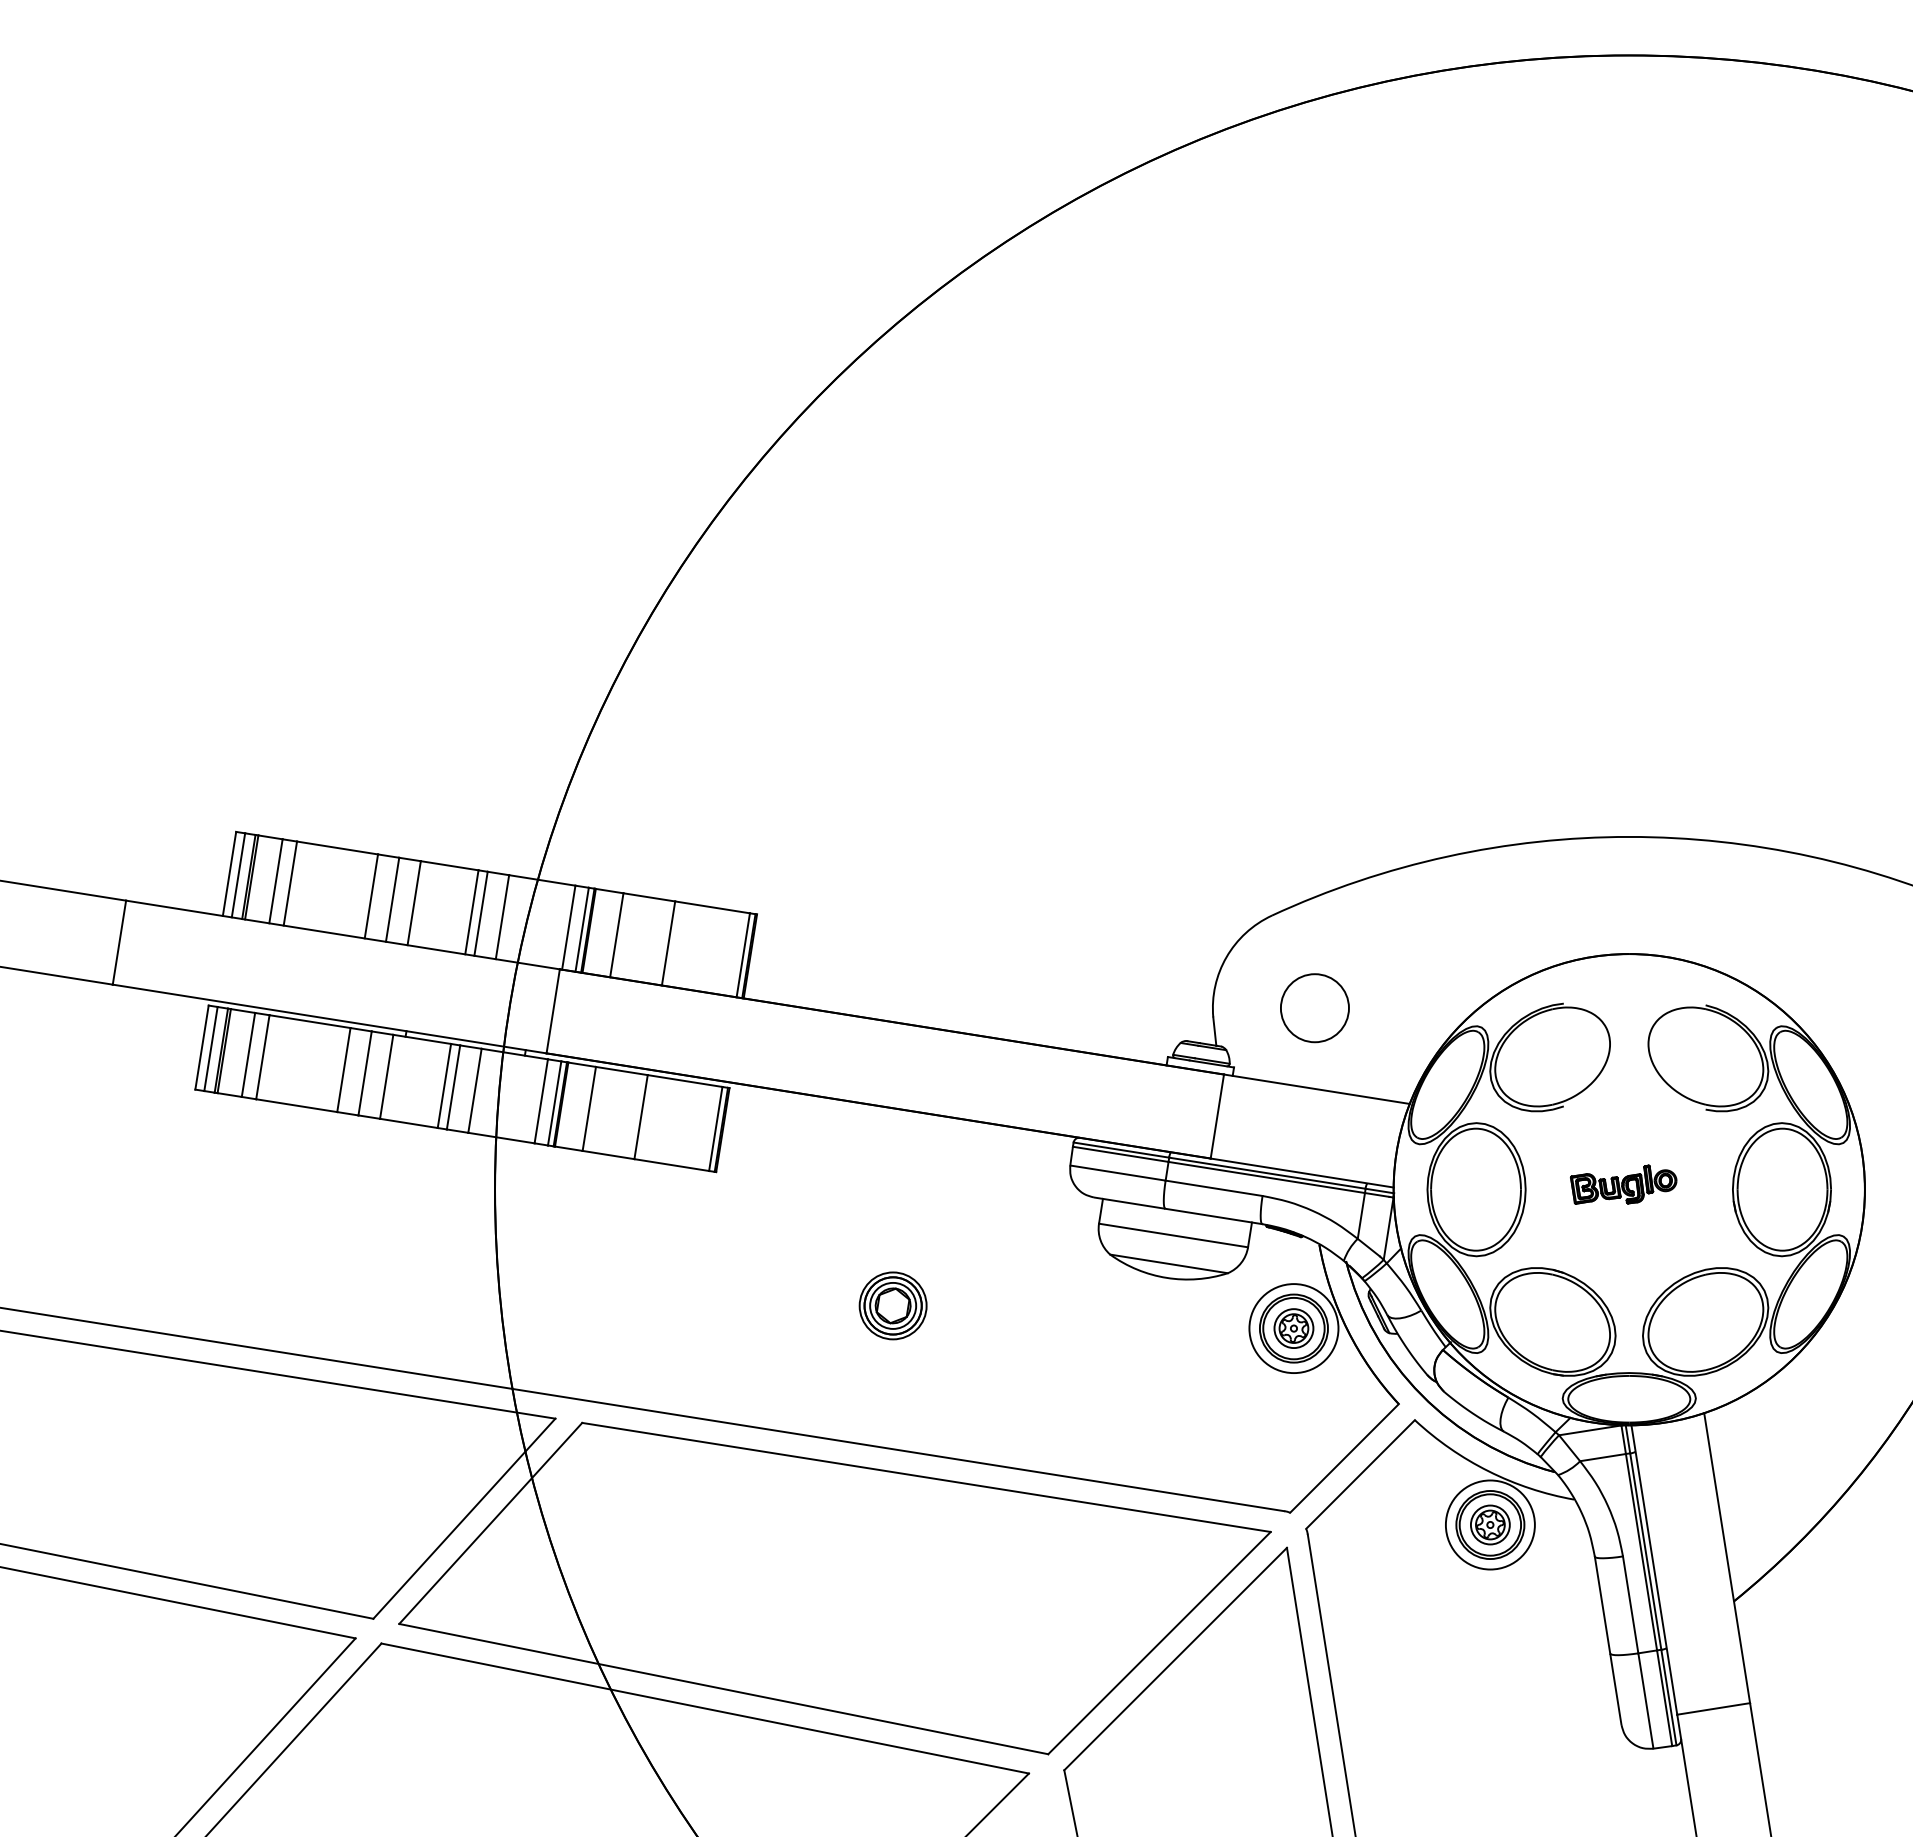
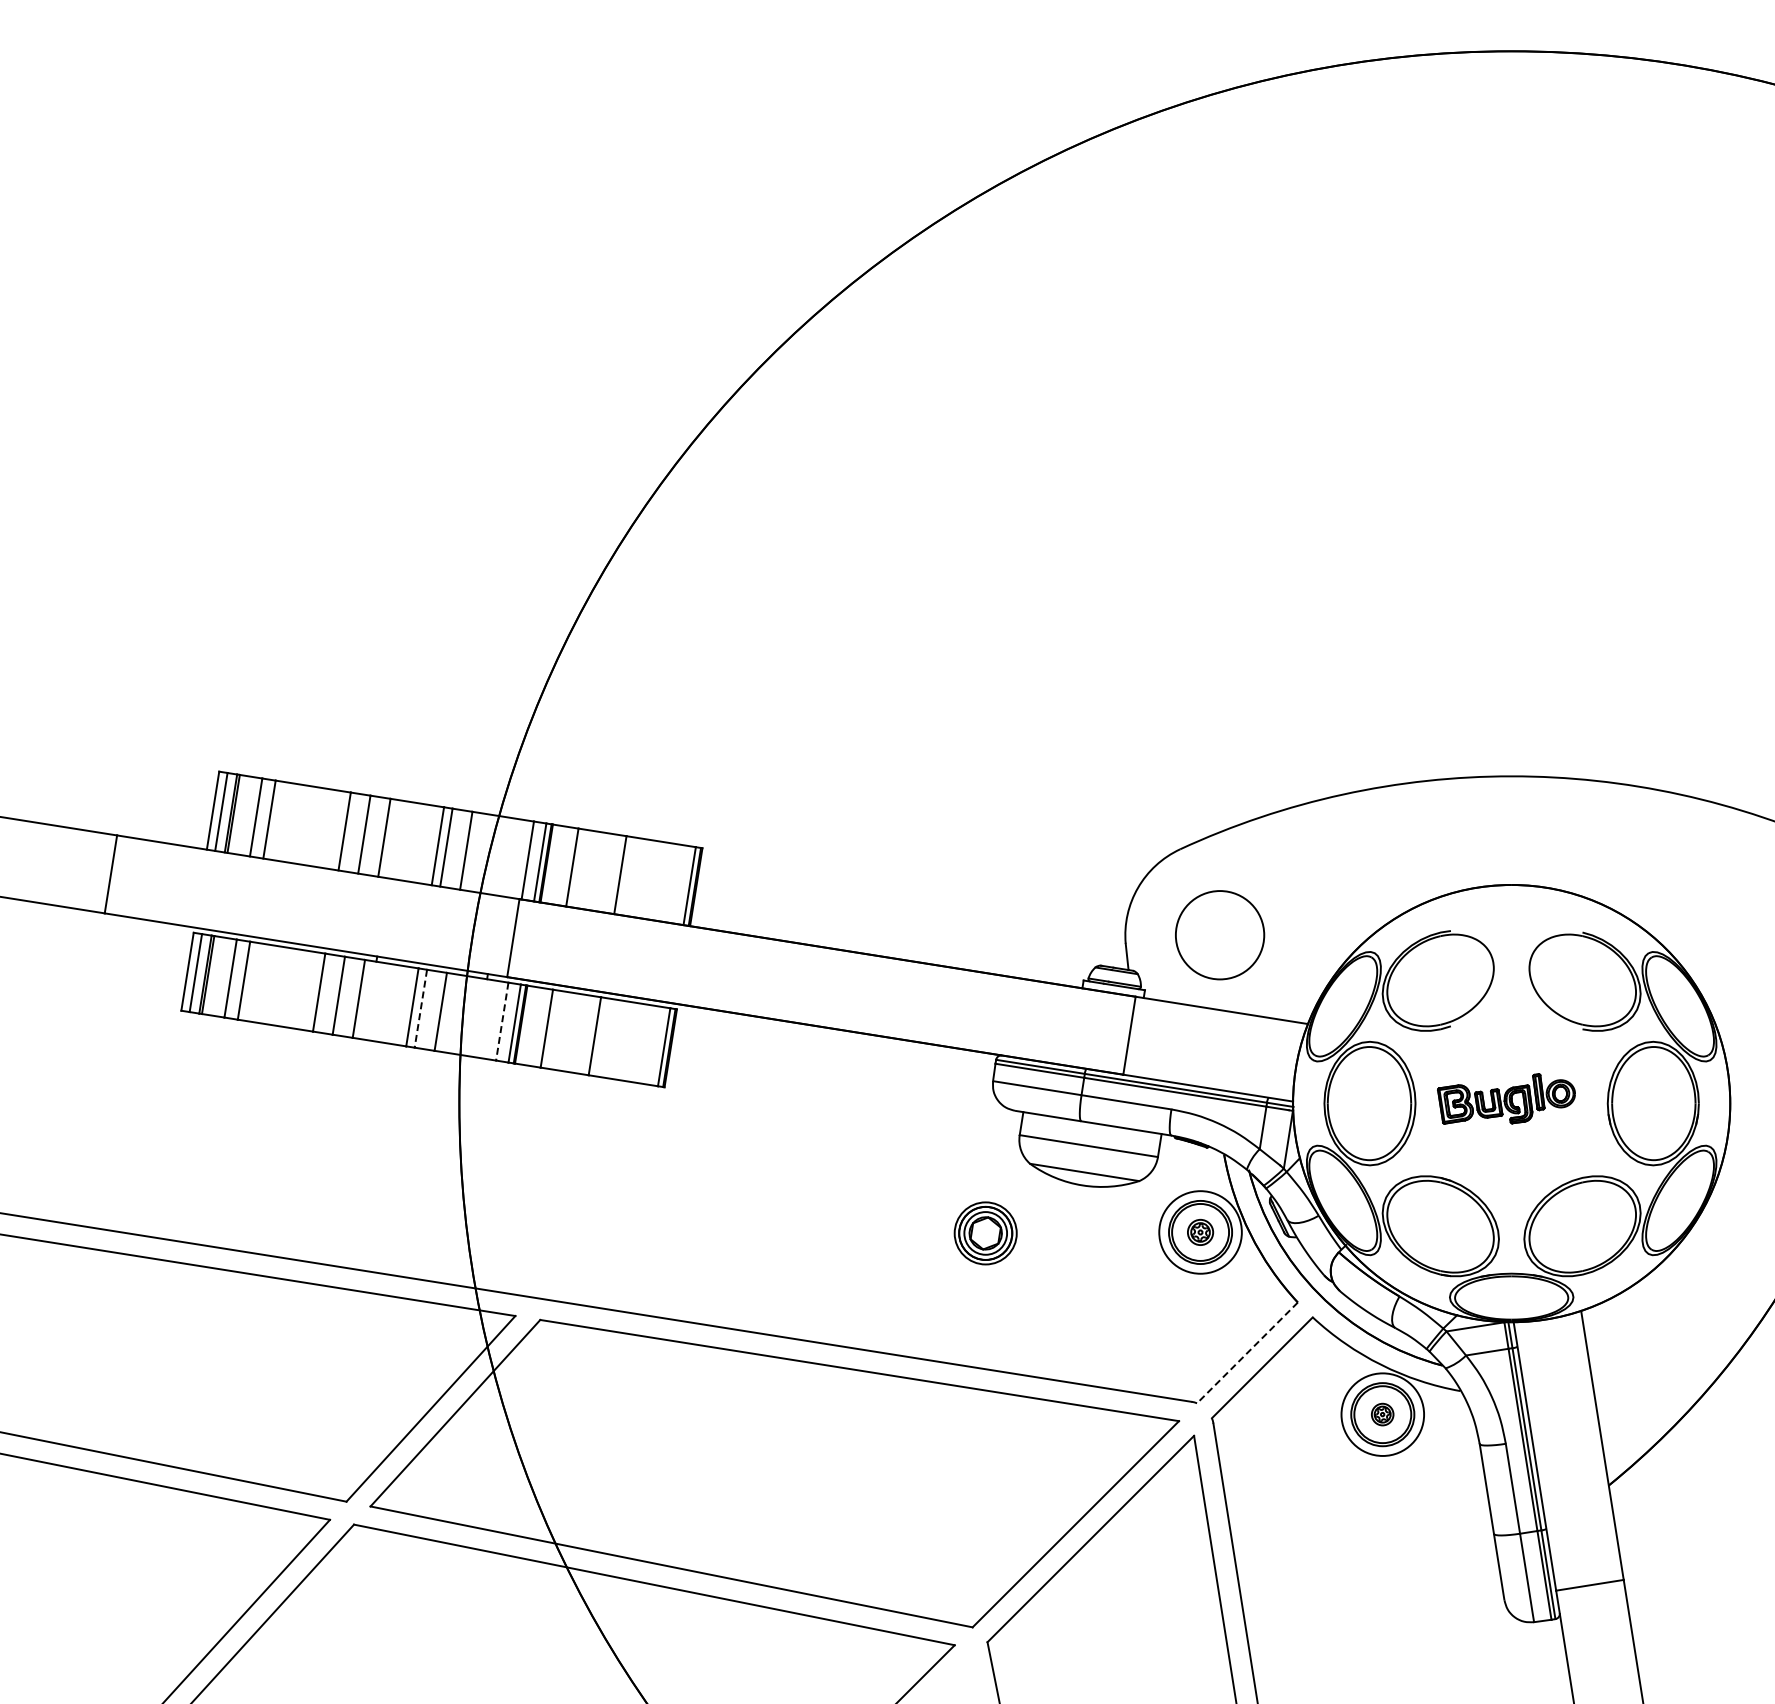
circle: (1314, 1007) -> (1219, 934), size x1.4
line: (453, 1088) -> (420, 1009), solid -> dashed
line: (541, 1102) -> (502, 1022), solid -> dashed
part: (1623, 1184) -> (1506, 1098), size x1.4
part: (892, 1306) -> (985, 1233), moved
part: (1293, 1328) -> (1200, 1232), size x0.7
line: (1344, 1459) -> (1247, 1353), solid -> dashed
part: (1490, 1524) -> (1382, 1414), size x0.6

